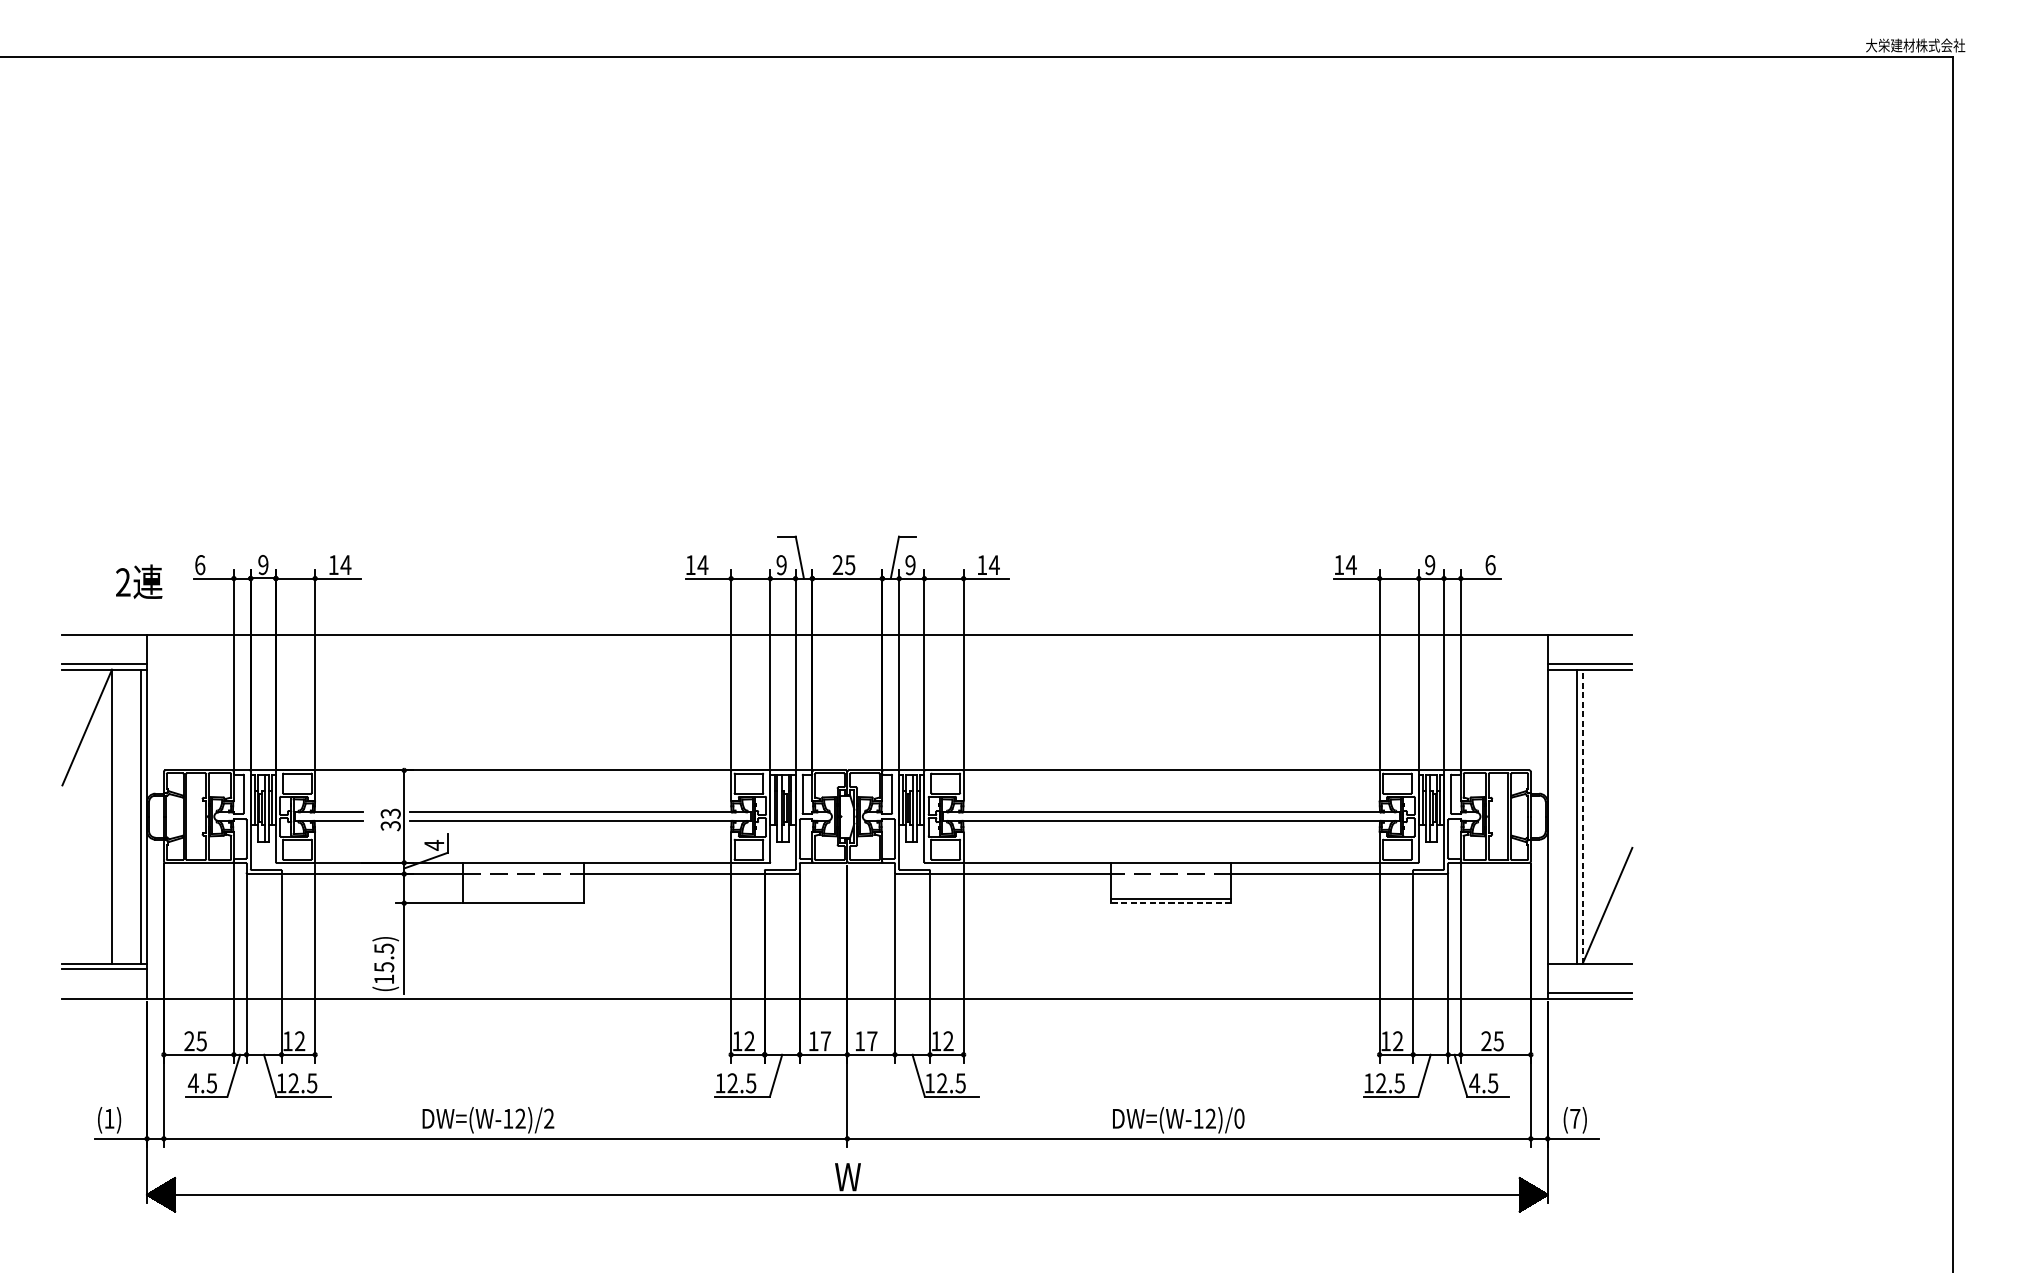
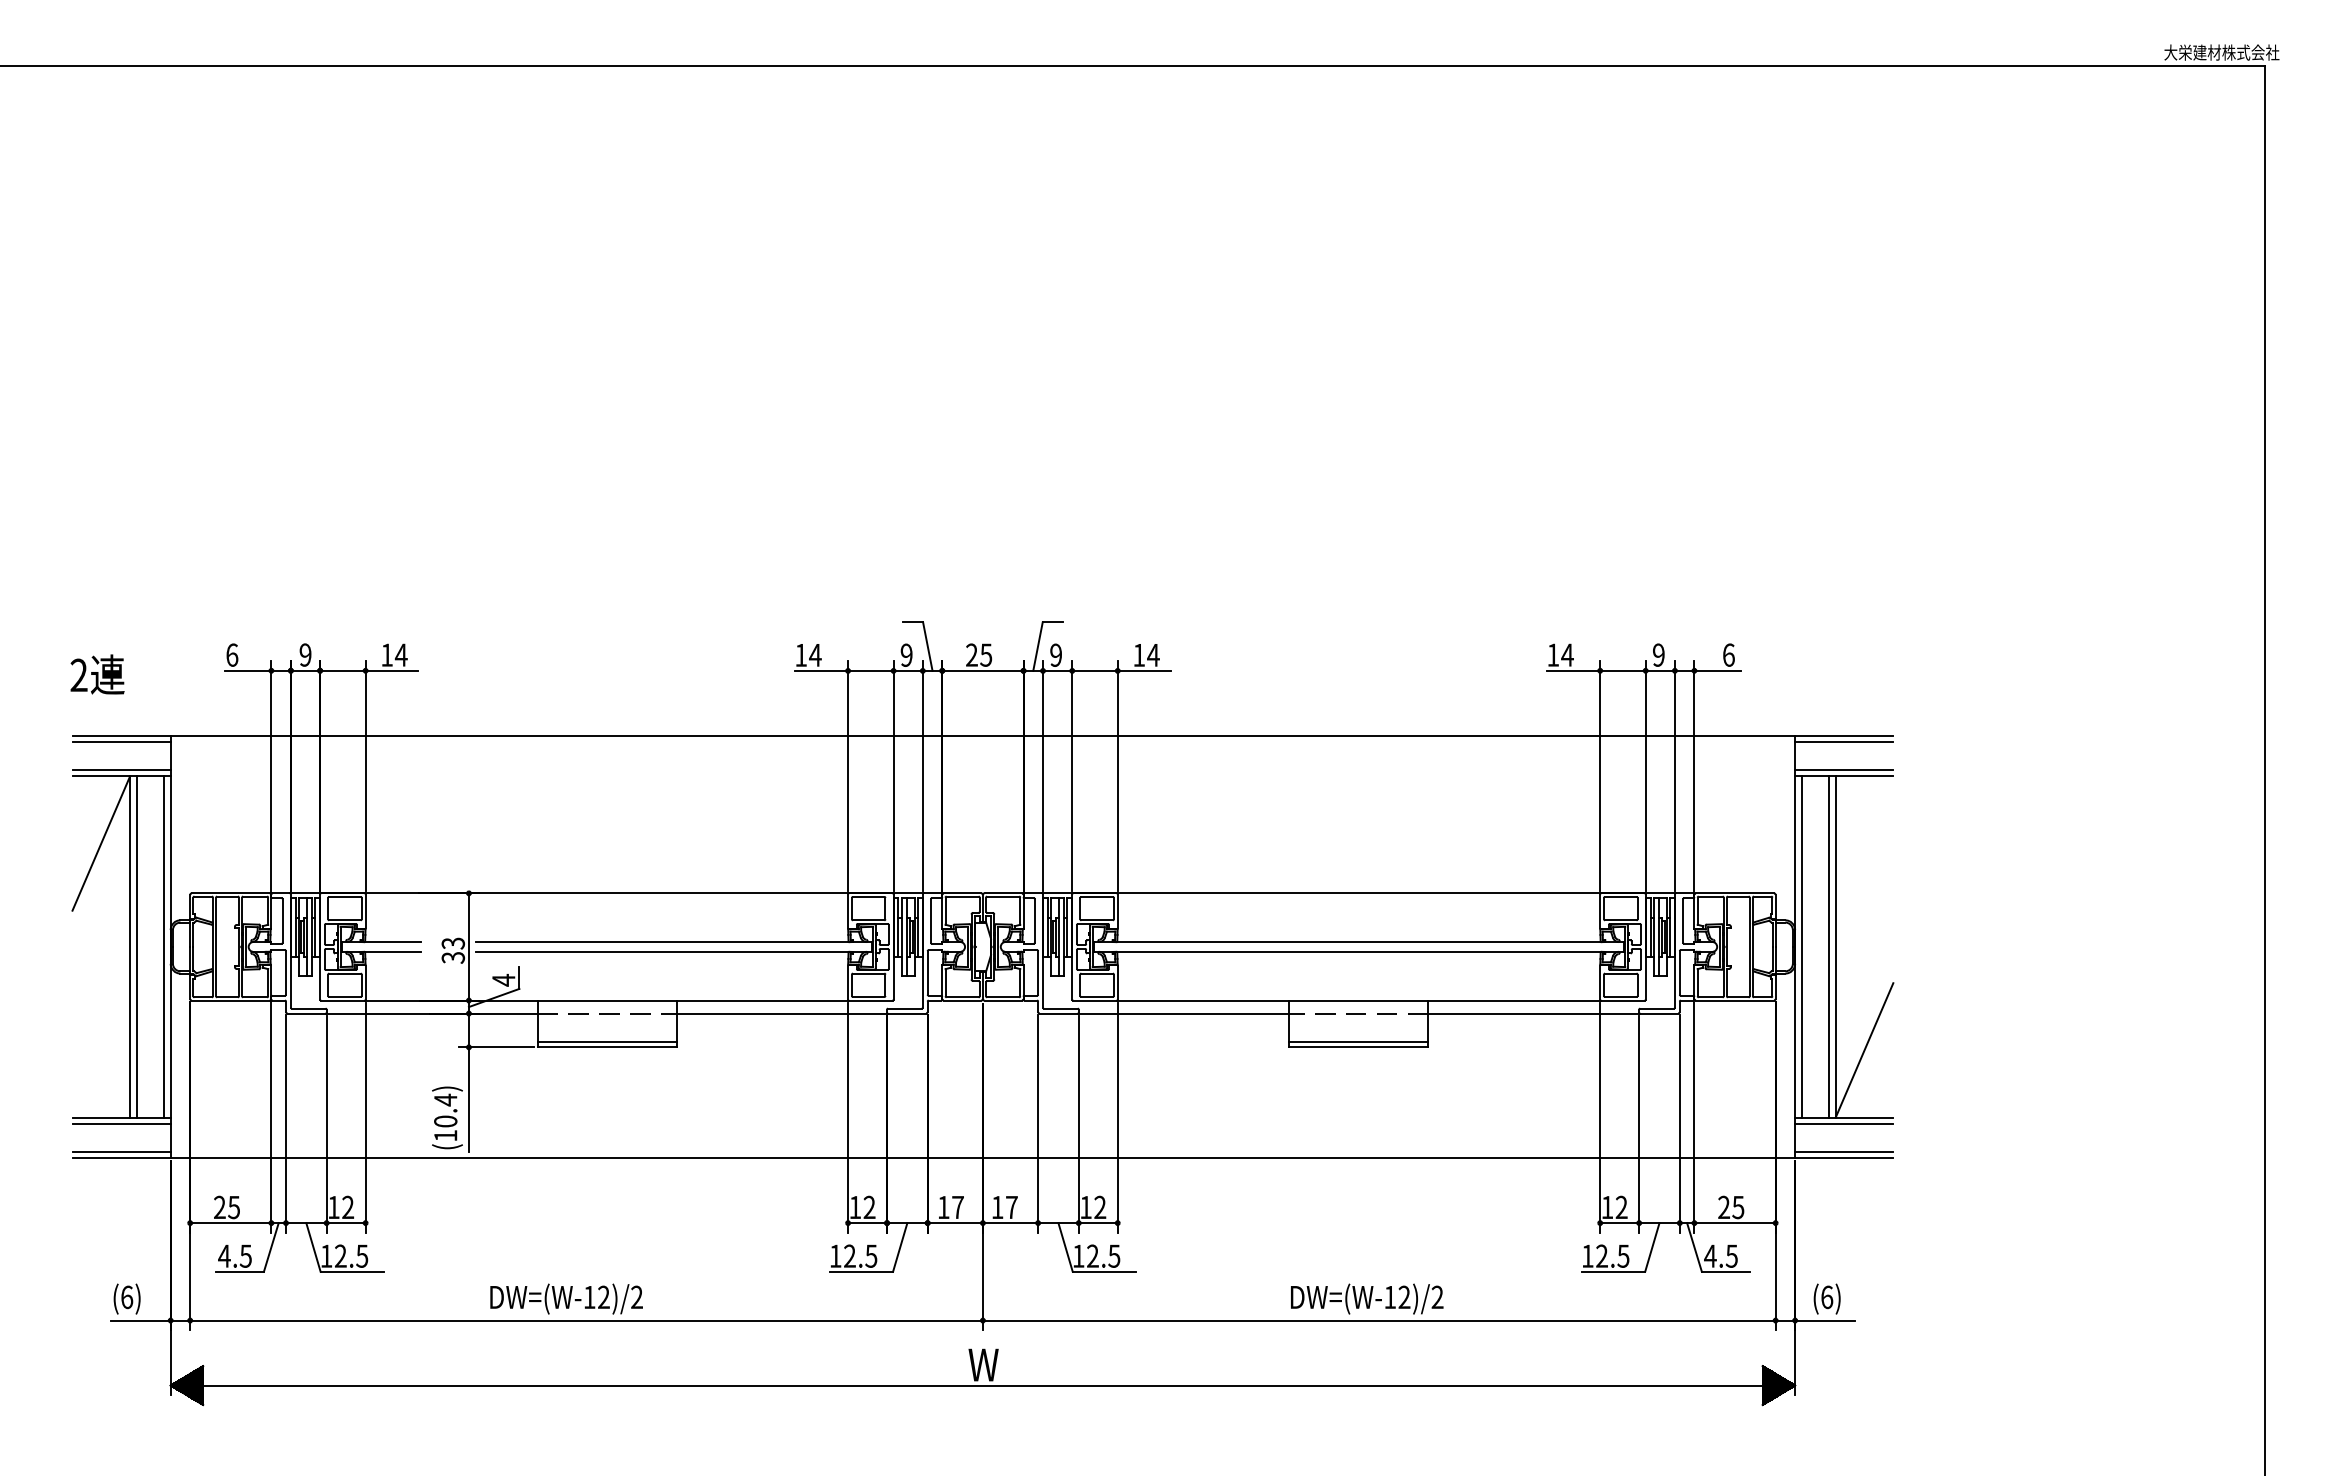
text: (139, 581) -> (97, 674), moved
line: (104, 640) -> (121, 742), added
line: (1590, 640) -> (1844, 742), added
line: (117, 816) -> (136, 946), added
line: (1553, 816) -> (1801, 946), added
line: (1582, 816) -> (1835, 946), dashed -> solid
line: (523, 899) -> (607, 1042), added
line: (1171, 903) -> (1358, 1047), dashed -> solid
text: (384, 957) -> (445, 1110), (15.5) -> (10.4)
line: (1590, 969) -> (1844, 1124), added
line: (104, 993) -> (121, 1151), added
text: (109, 1118) -> (127, 1297), (1) -> (6)
text: (1239, 1118) -> (1437, 1297), DW=(W-12)/0 -> DW=(W-12)/2
text: (1575, 1118) -> (1827, 1297), (7) -> (6)

